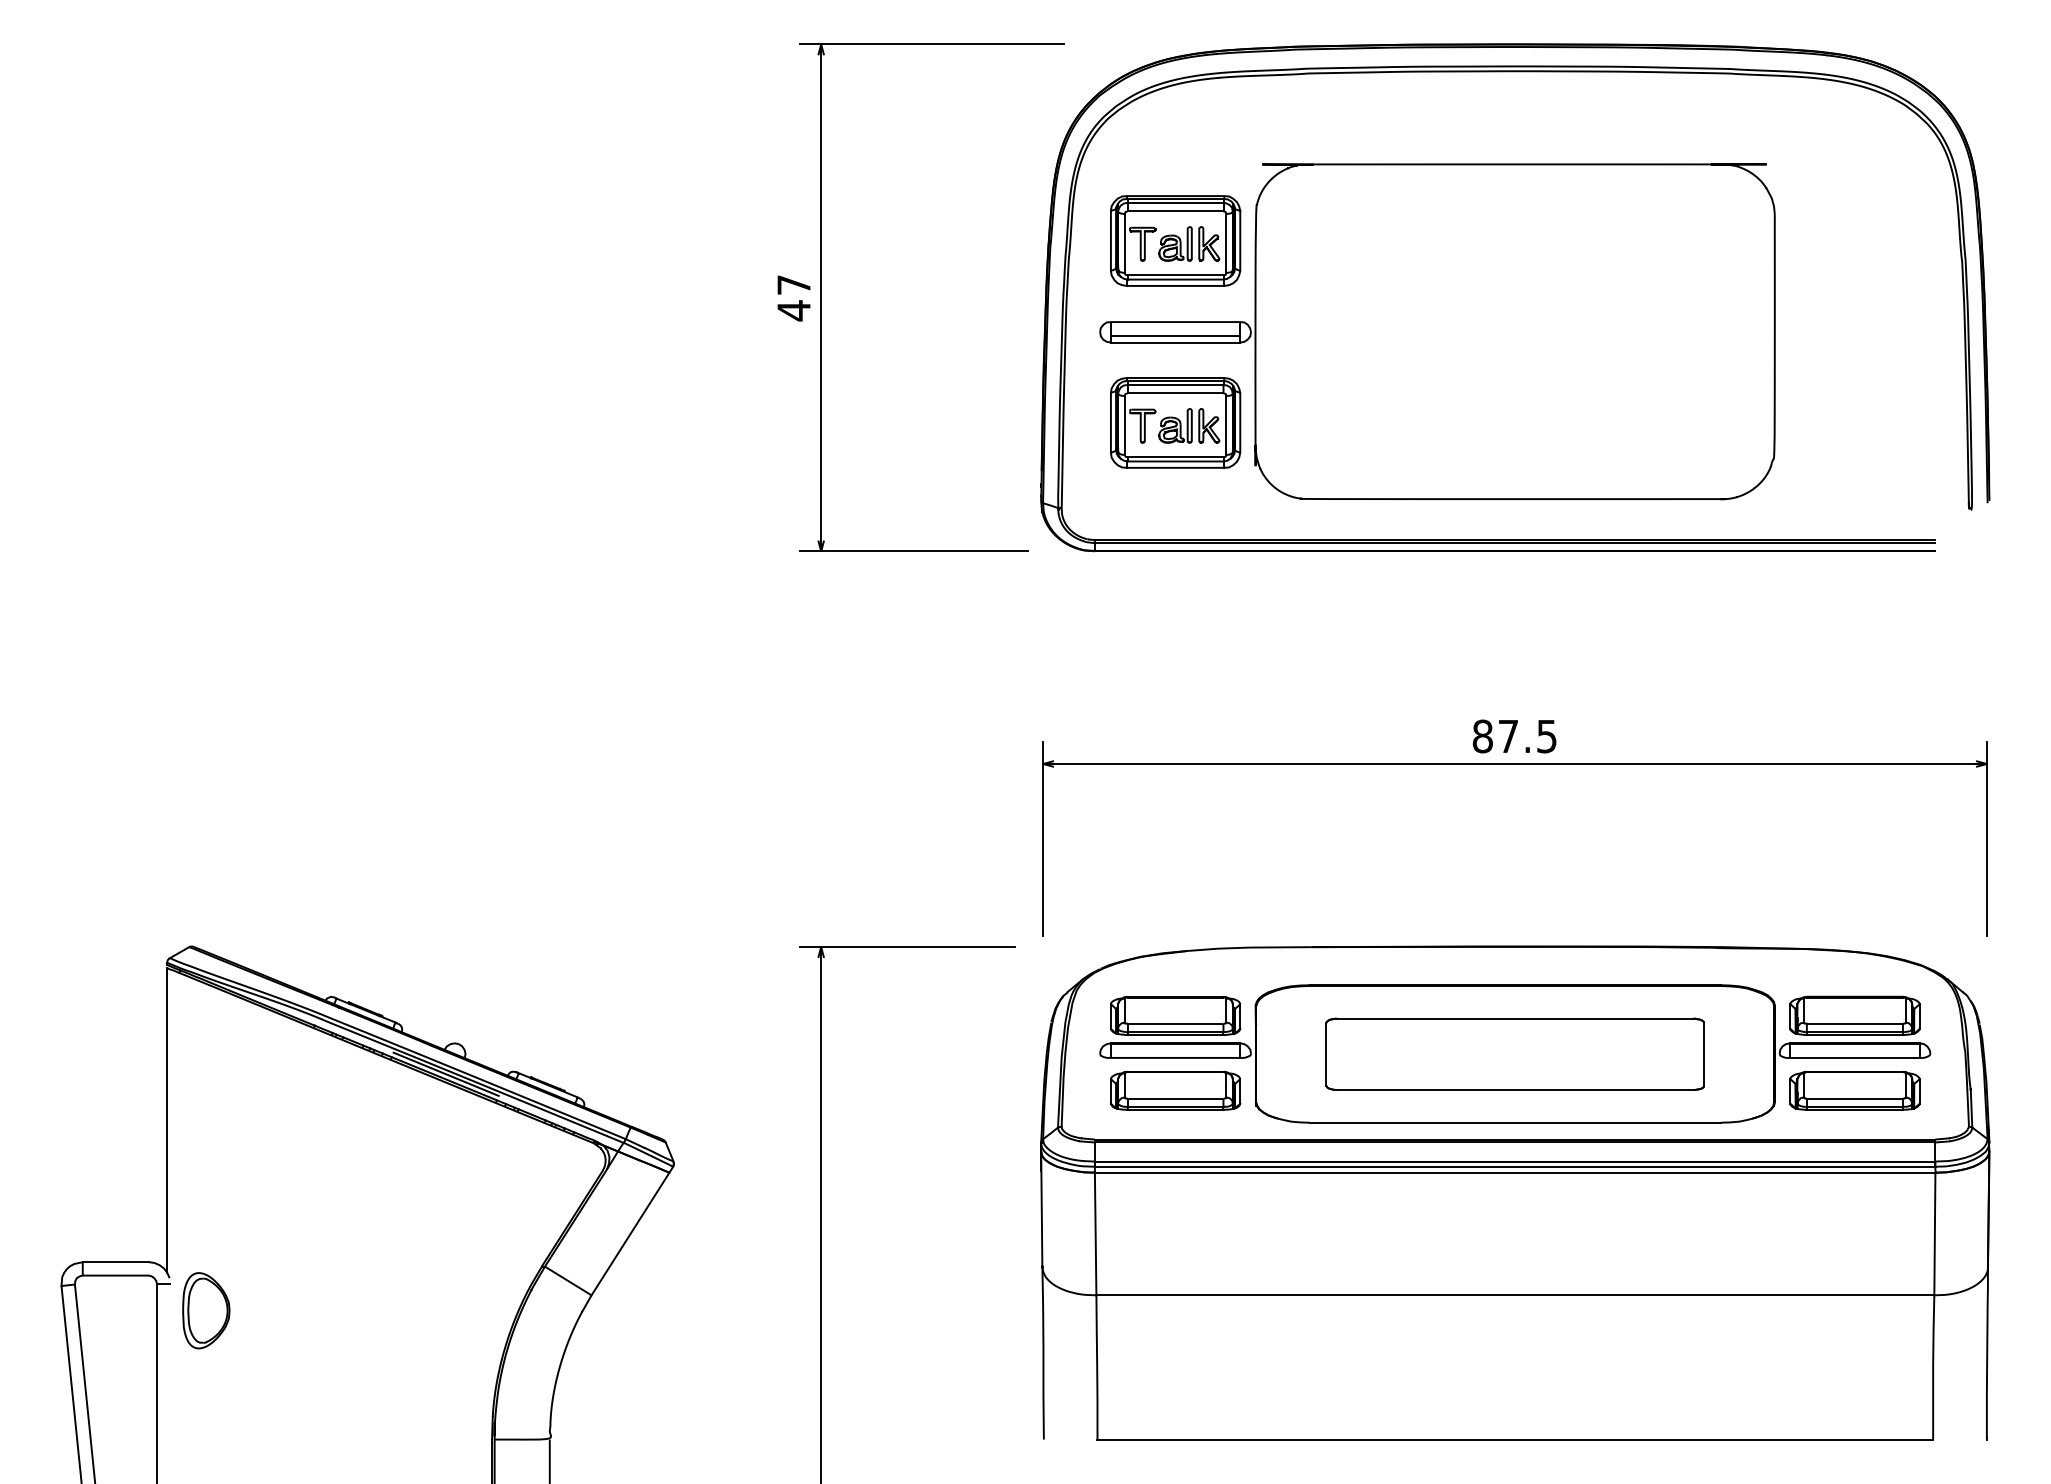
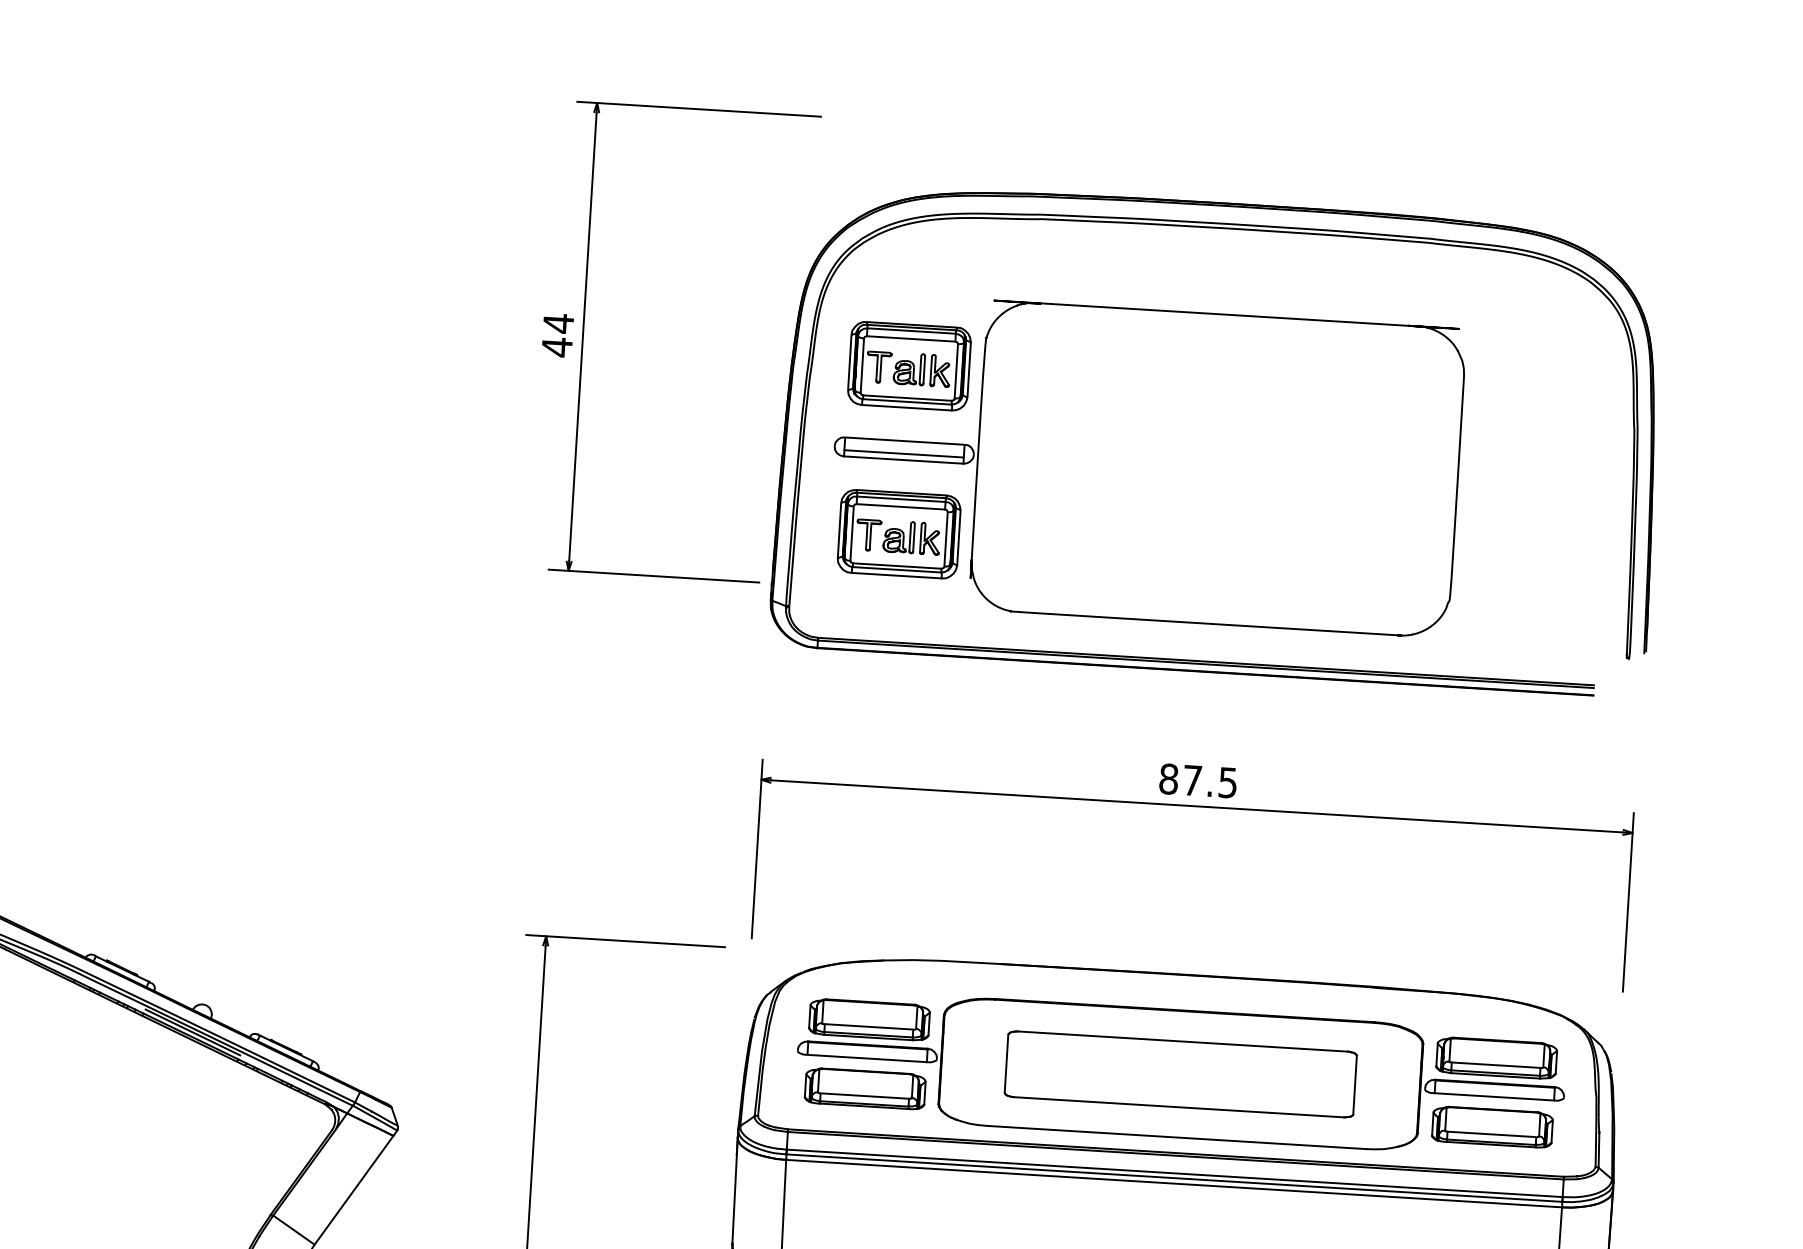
text: (793, 284) -> (558, 323), 47 -> 44
part: (1515, 297) -> (1220, 437), moved

